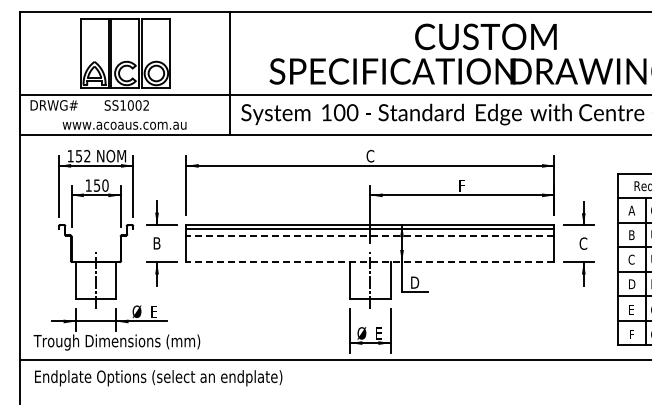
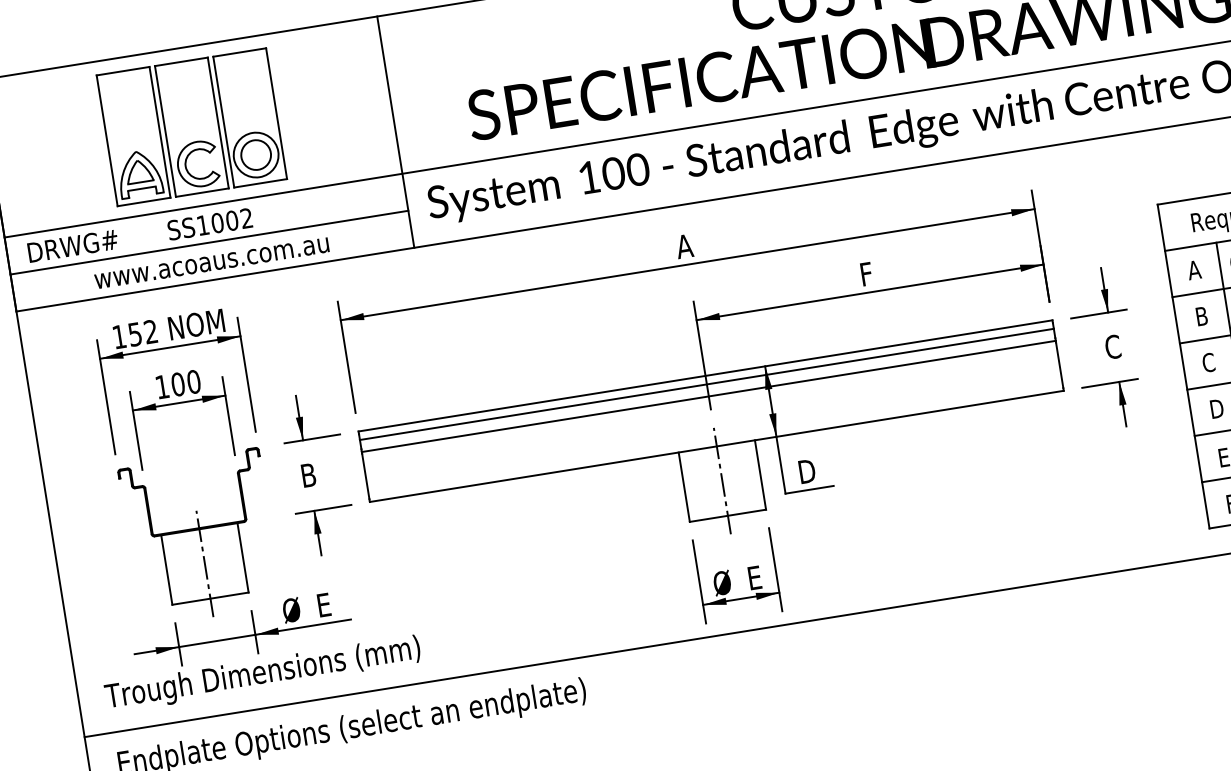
line: (124, 114) -> (208, 242), added
text: (370, 155) -> (684, 245), C -> A
text: (96, 185) -> (176, 384), 150 -> 100
line: (370, 235) -> (708, 395), dashed -> solid
line: (370, 262) -> (717, 446), dashed -> solid

